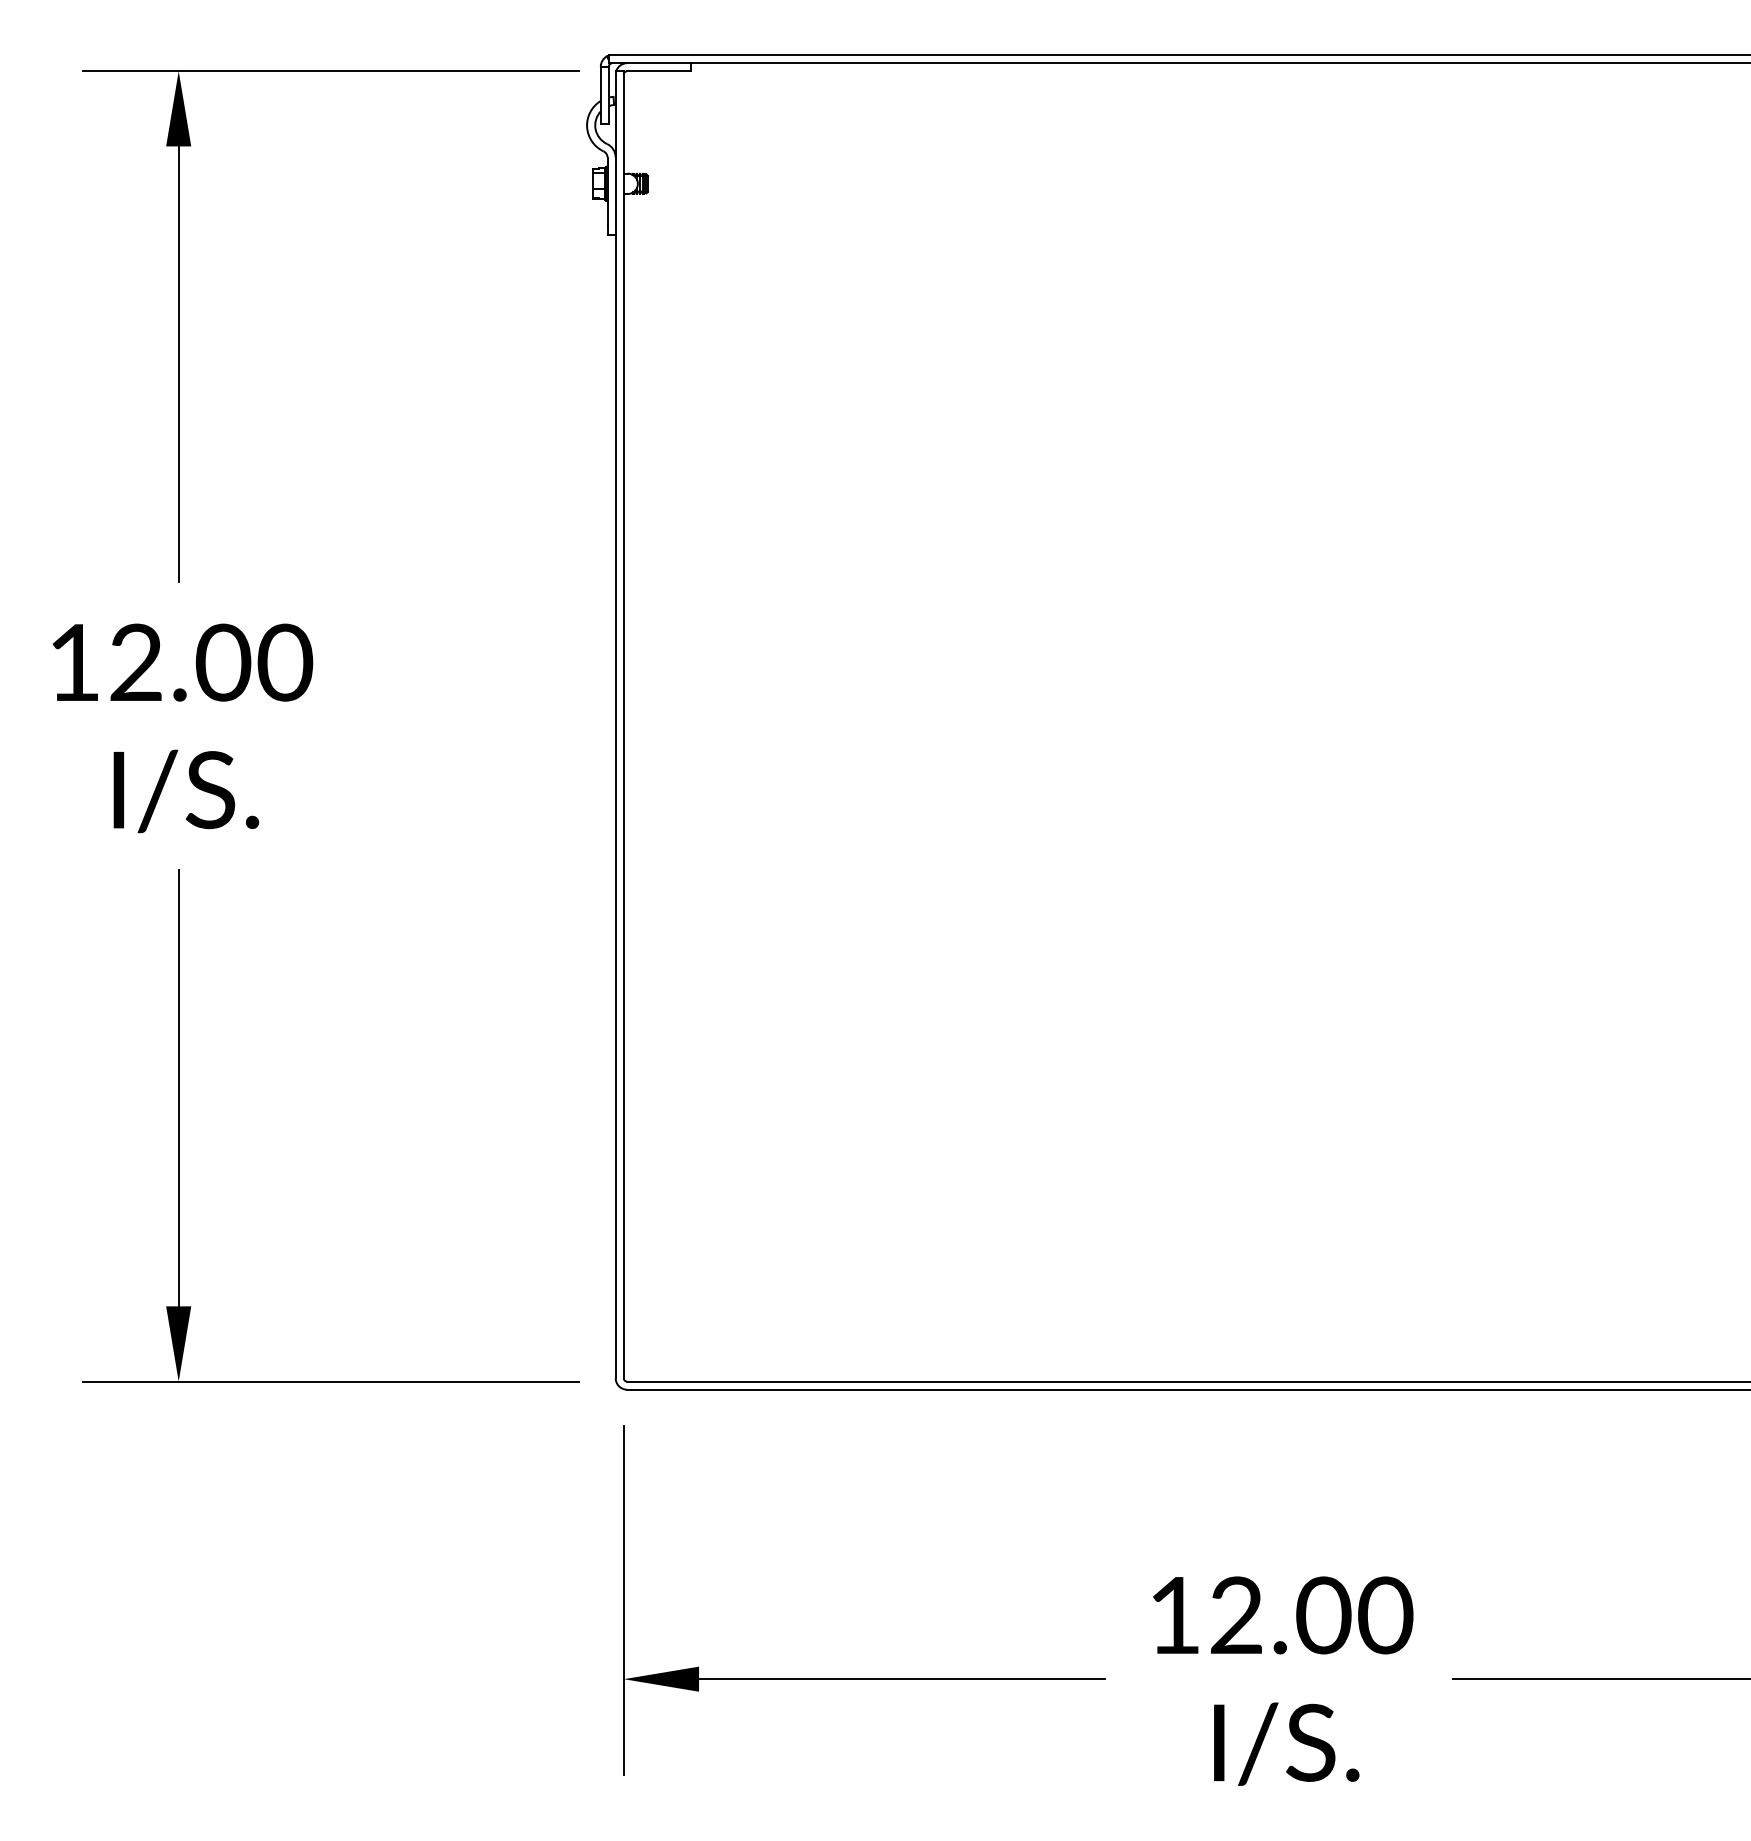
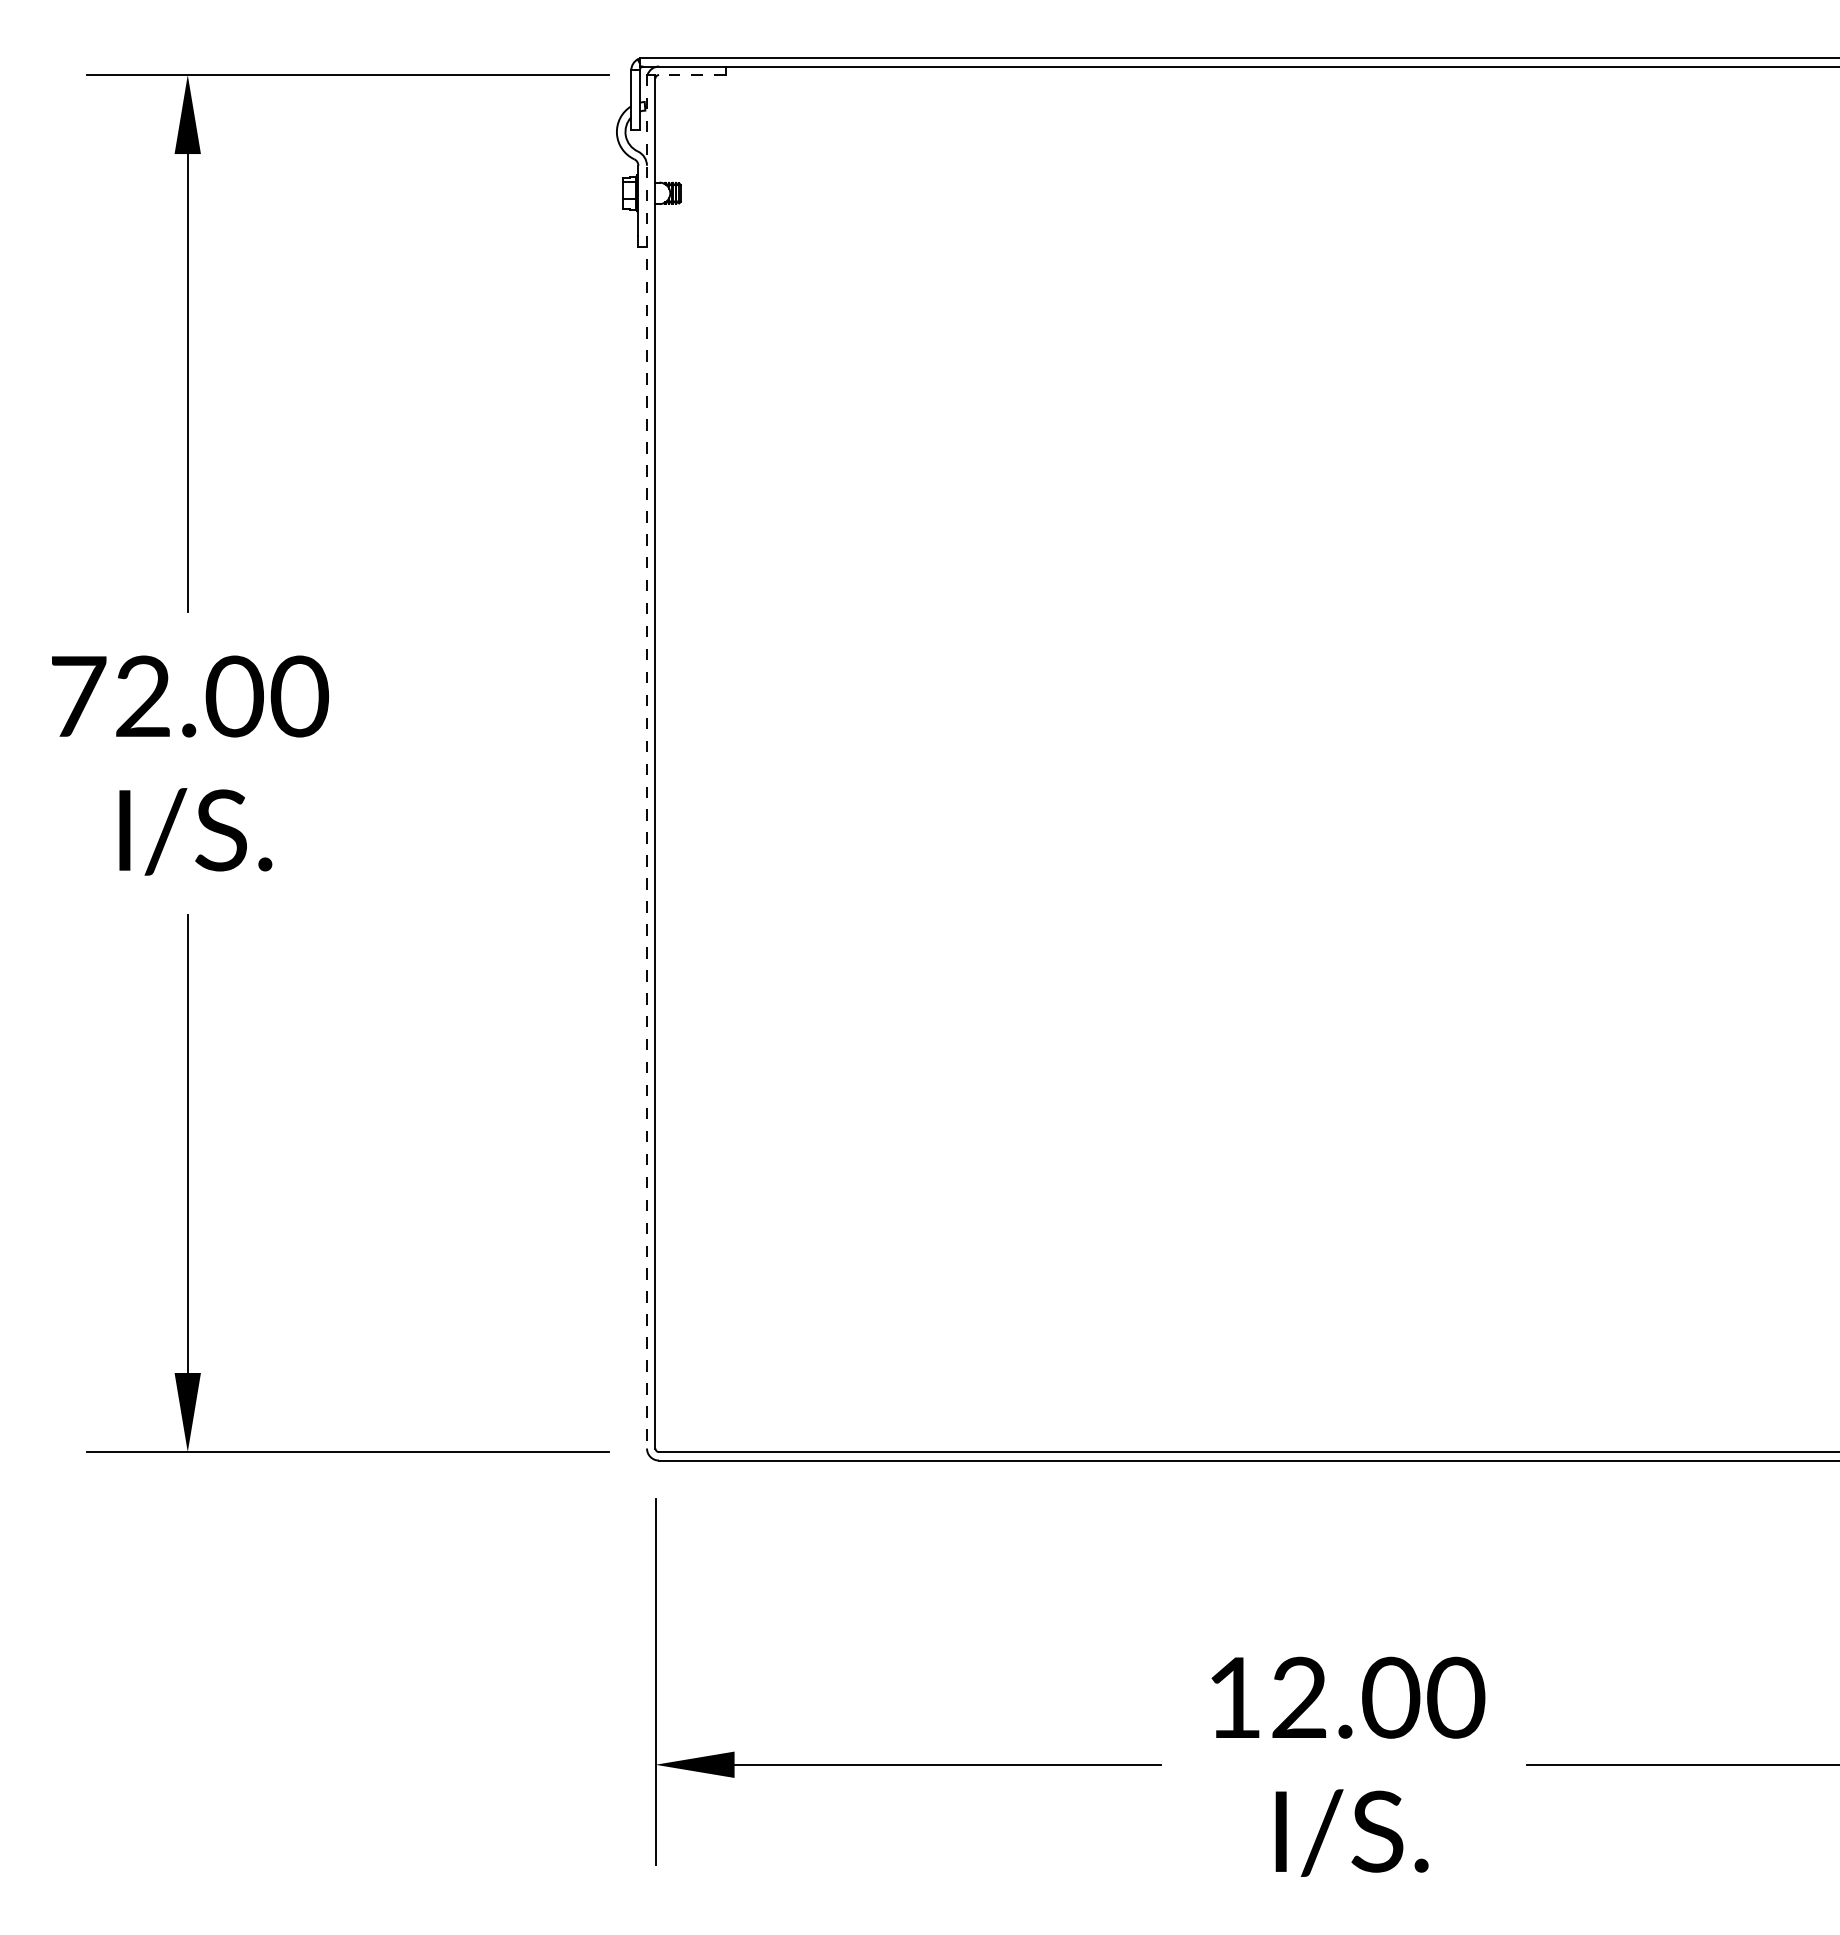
line: (658, 71) -> (691, 75), solid -> dashed
text: (75, 662) -> (79, 696), 12.00 -> 72.00
line: (615, 724) -> (646, 761), solid -> dashed

